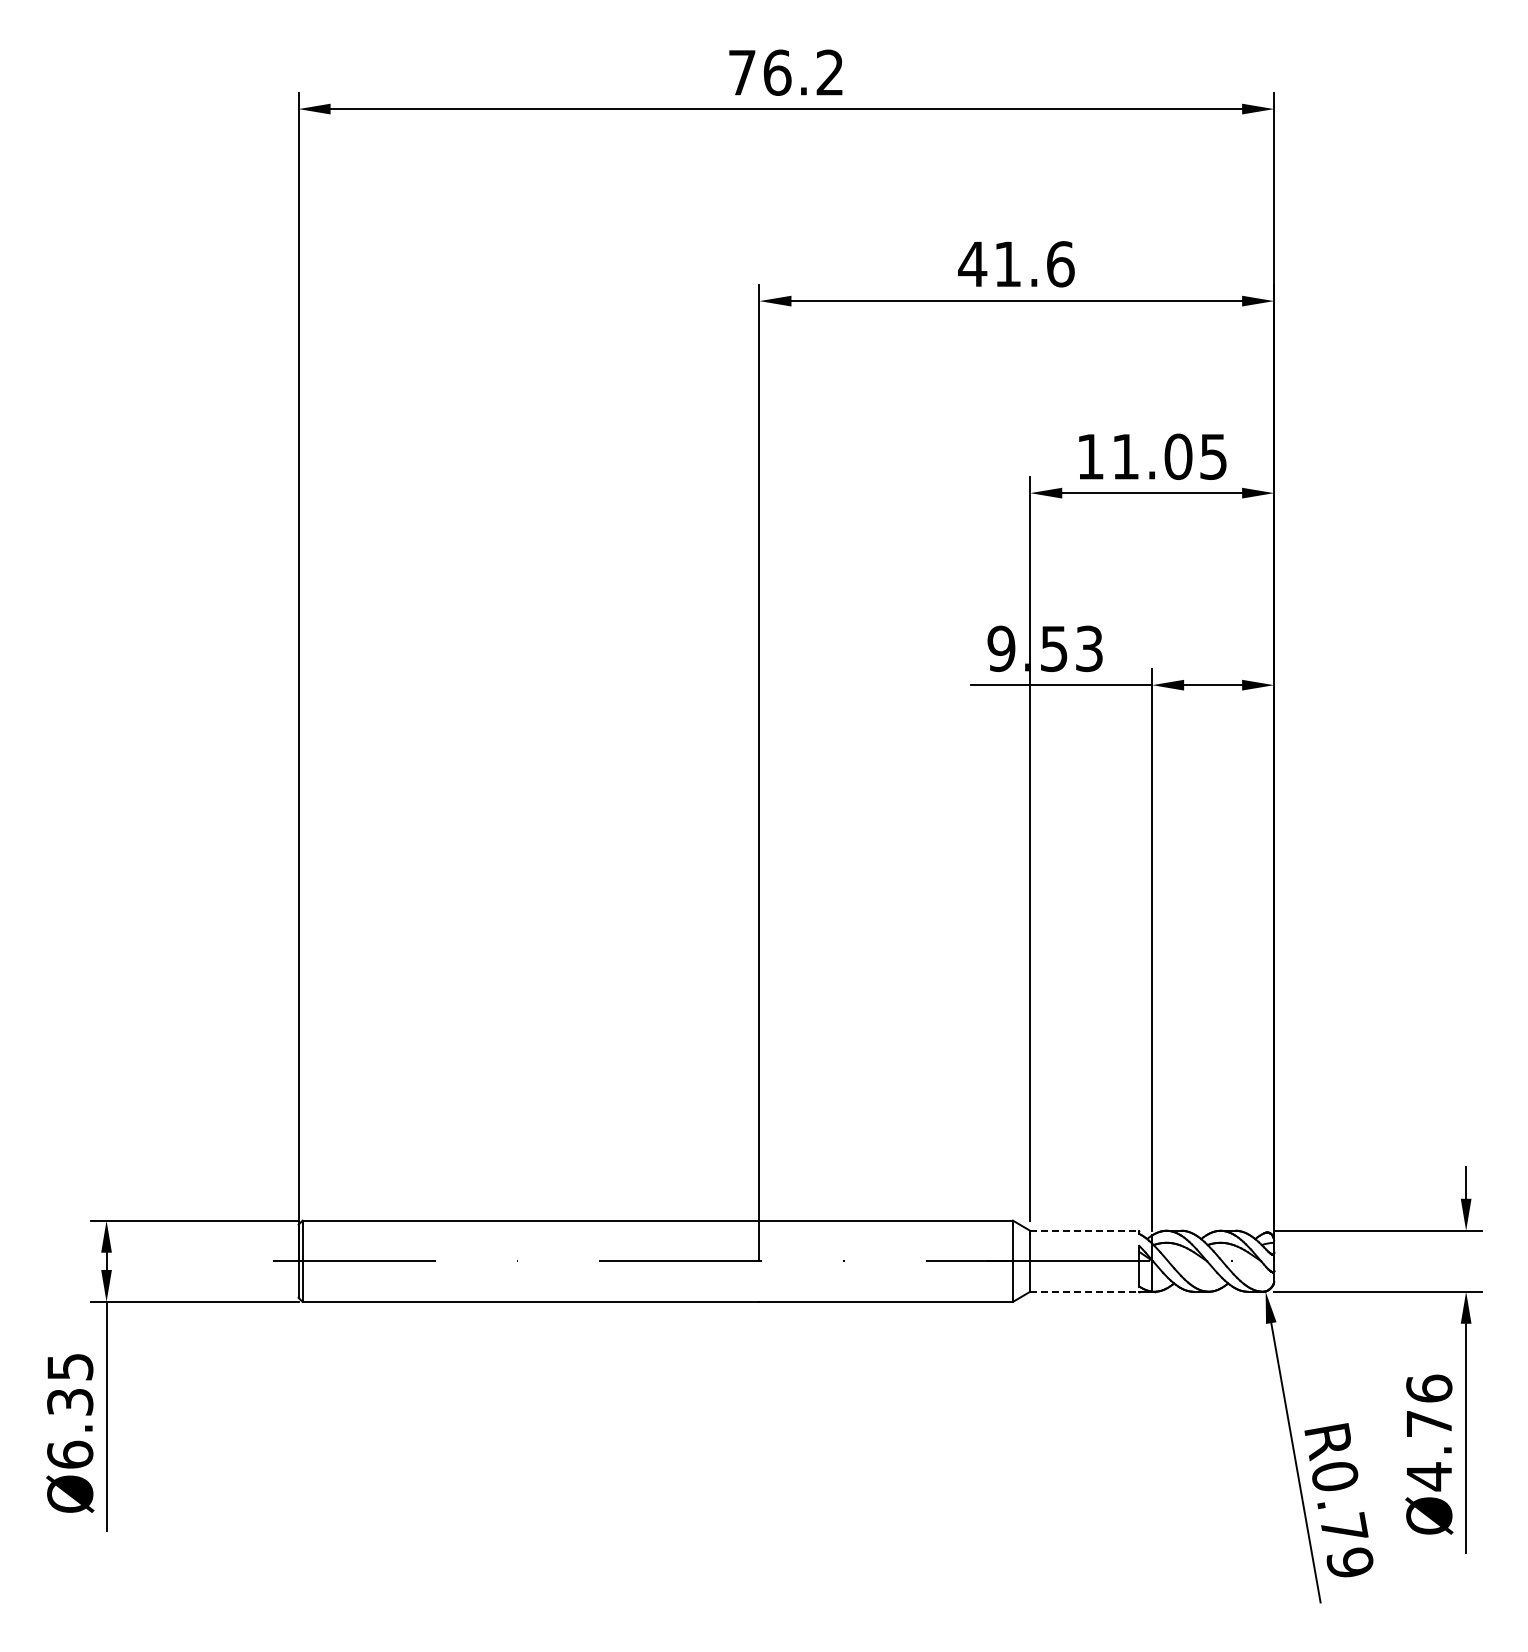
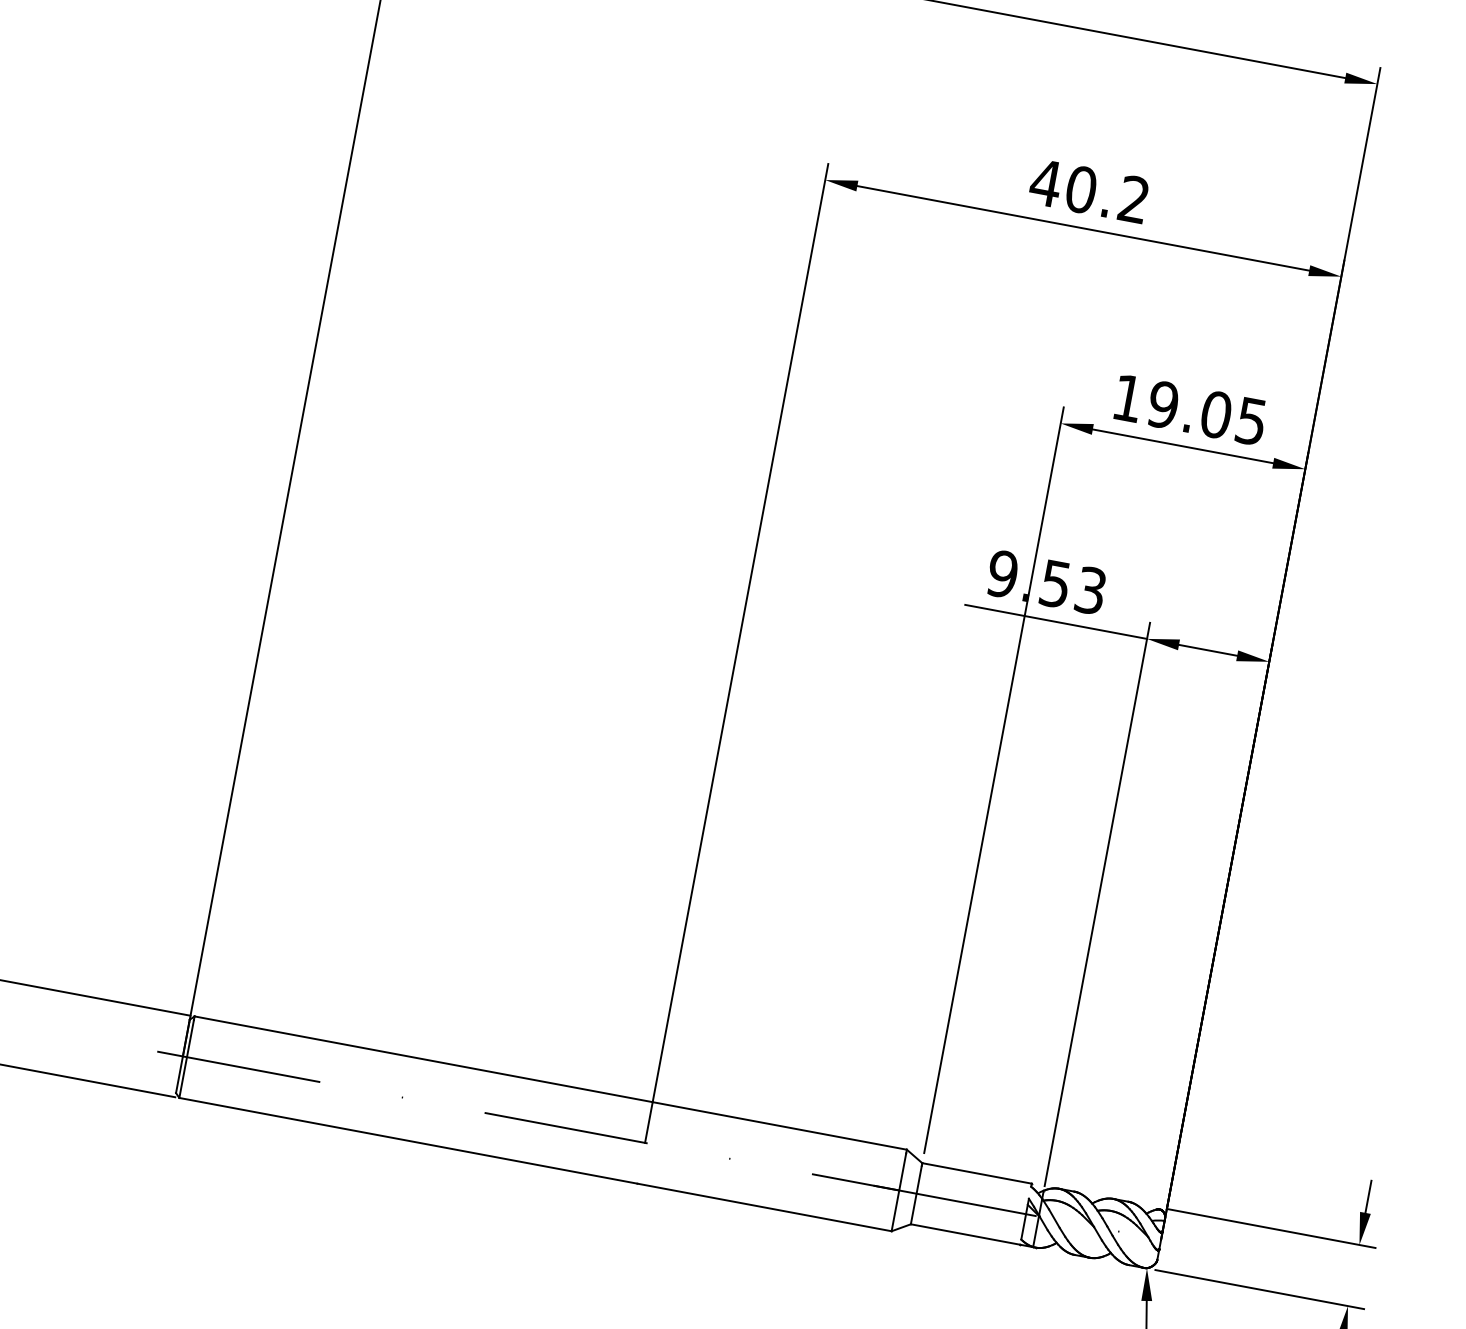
text: (1034, 264) -> (1107, 194), 41.6 -> 40.2
text: (1125, 456) -> (1163, 404), 11.05 -> 19.05
line: (1084, 1230) -> (976, 1173), dashed -> solid
line: (1084, 1291) -> (965, 1234), dashed -> solid

